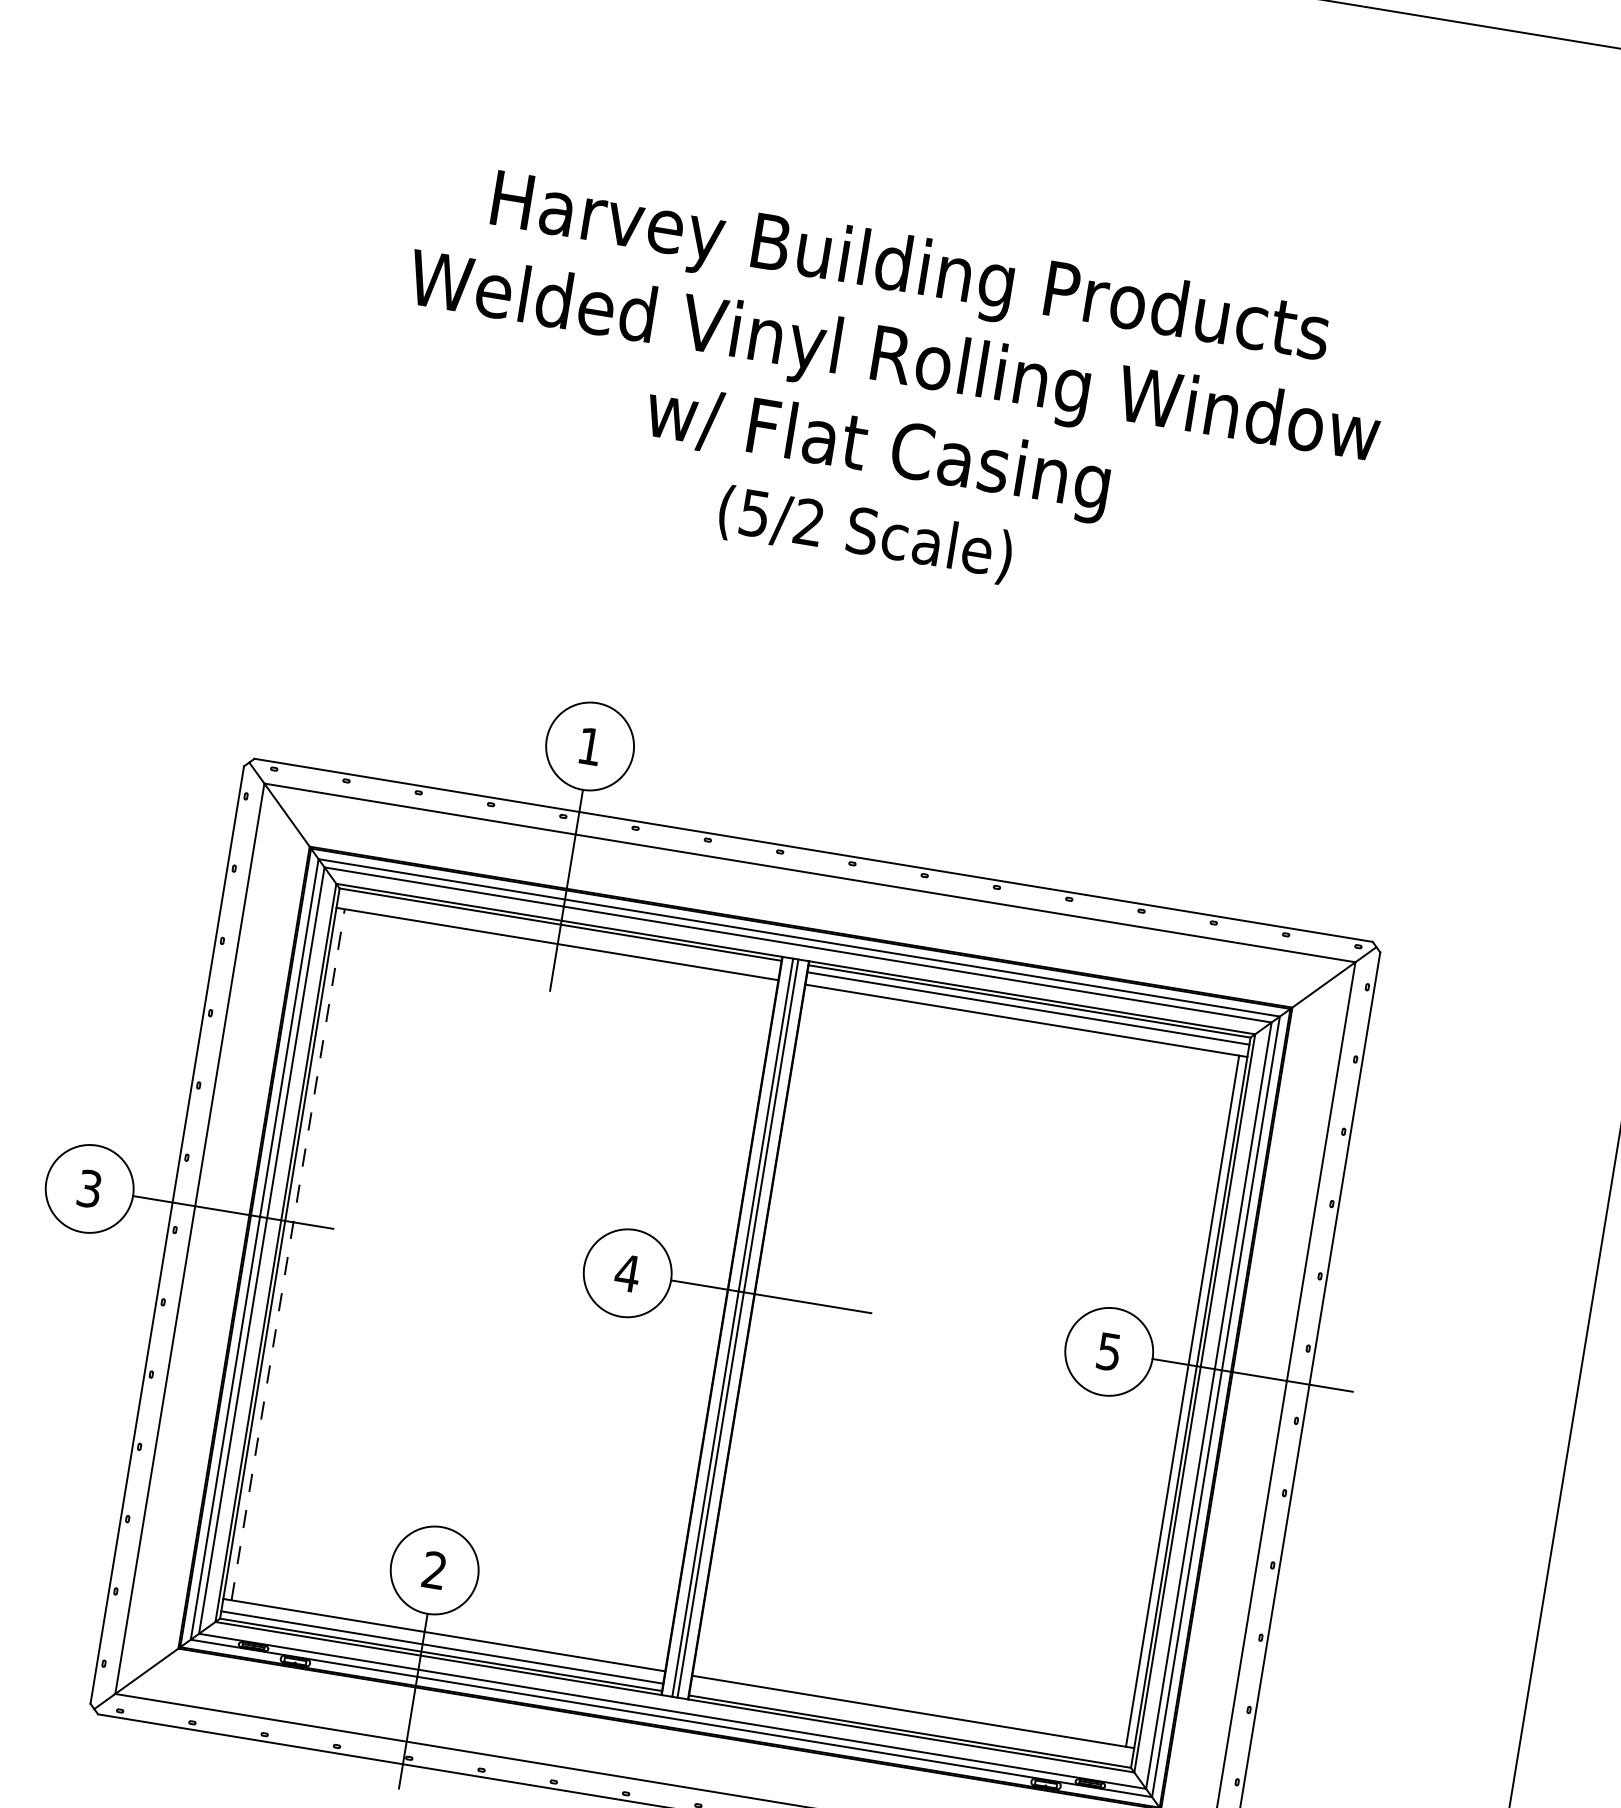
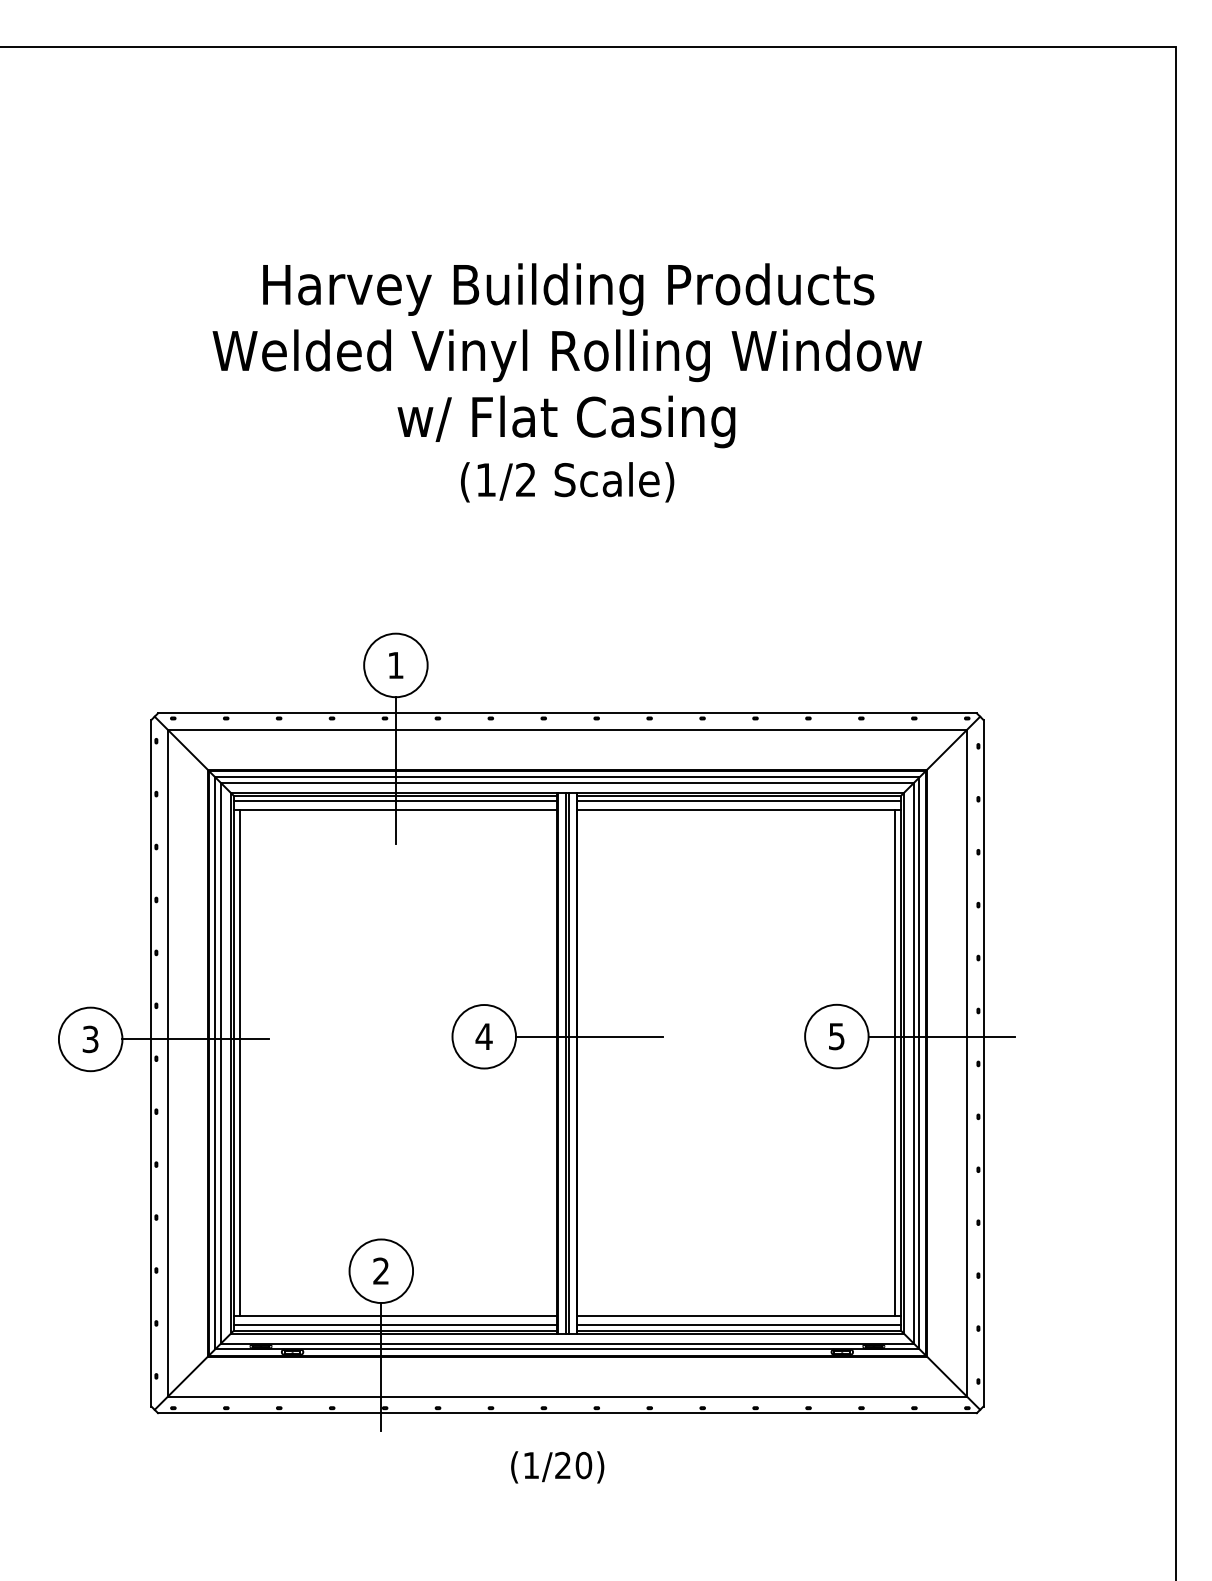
text: (753, 514) -> (485, 480), (5/2 -> (1/2
line: (559, 932) -> (395, 801), added
line: (287, 1253) -> (239, 1062), dashed -> solid
line: (910, 1724) -> (738, 1325), added

